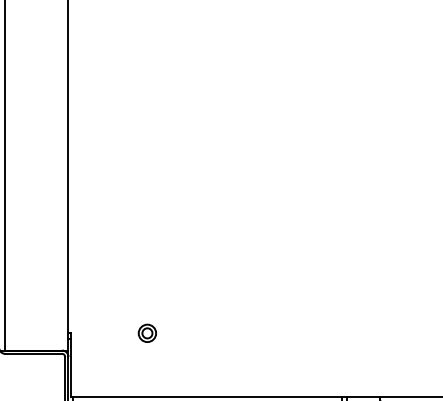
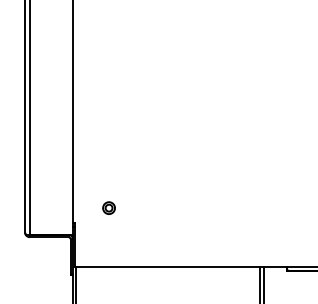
part: (146, 332) -> (108, 207), moved

